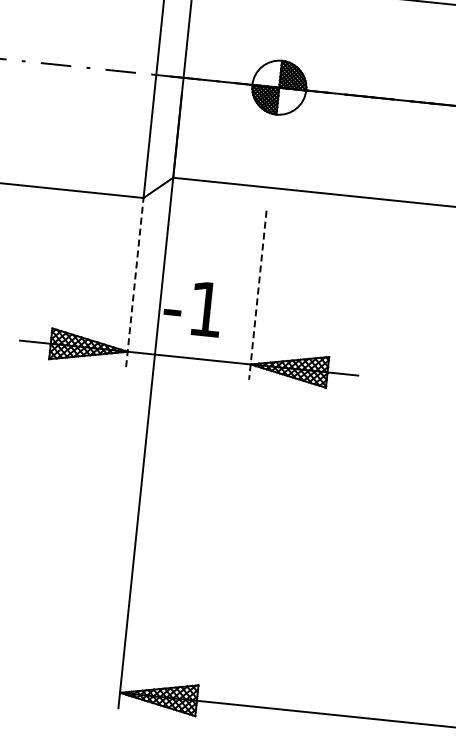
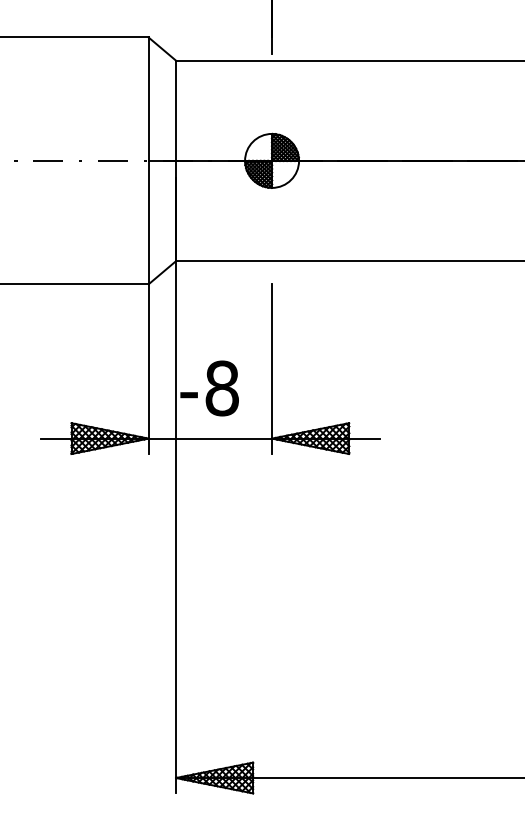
line: (134, 282) -> (148, 369), dashed -> solid
line: (258, 295) -> (272, 369), dashed -> solid
text: (205, 309) -> (221, 388), -1 -> -8

